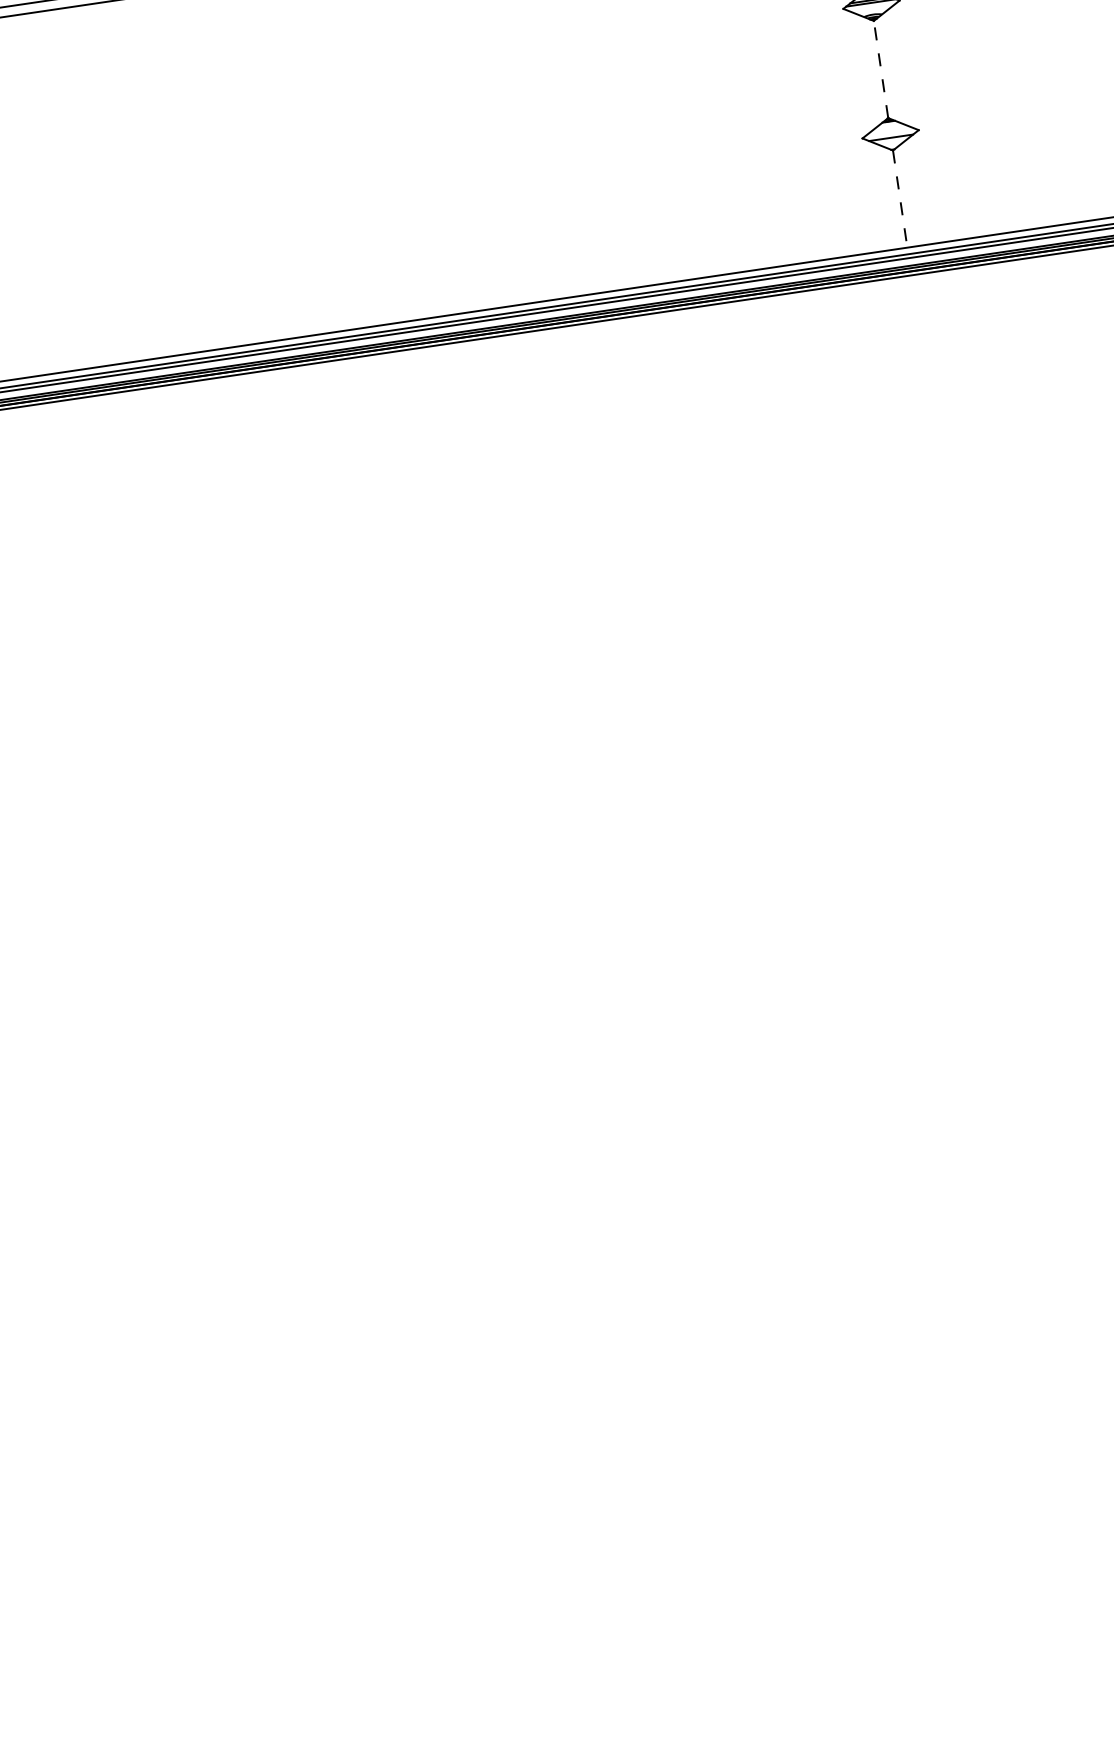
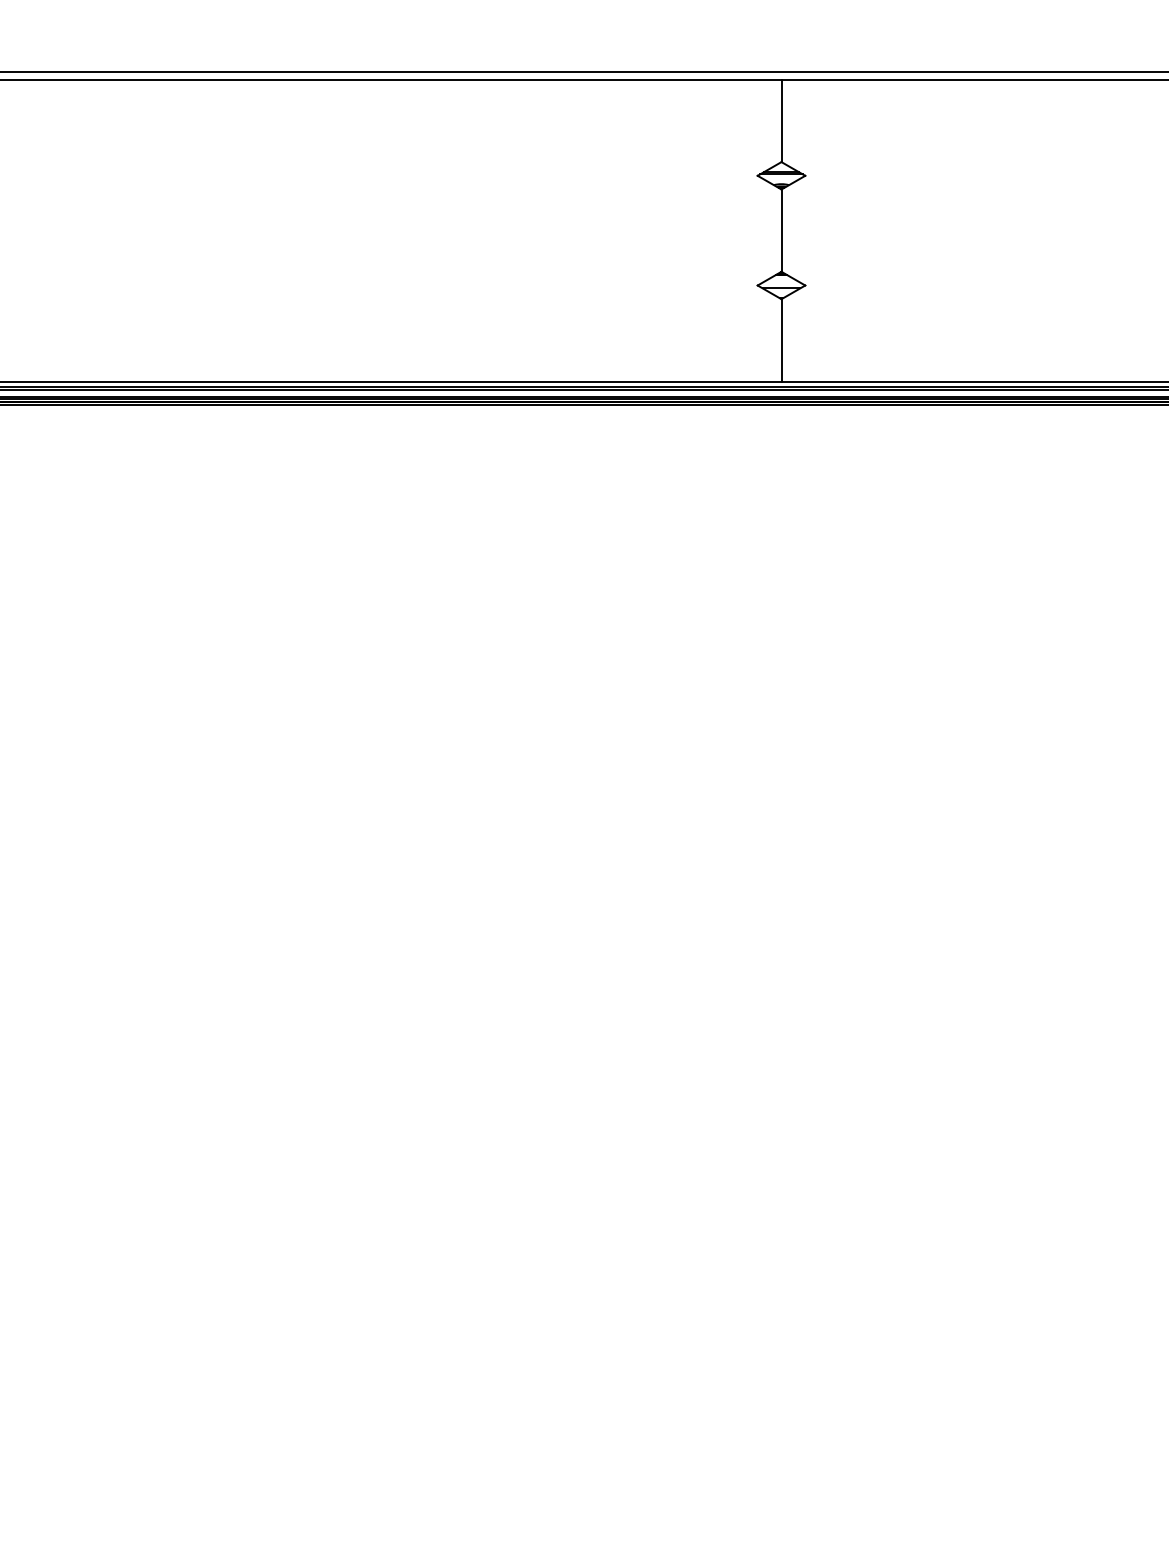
line: (881, 69) -> (781, 230), dashed -> solid
line: (900, 199) -> (781, 340), dashed -> solid

